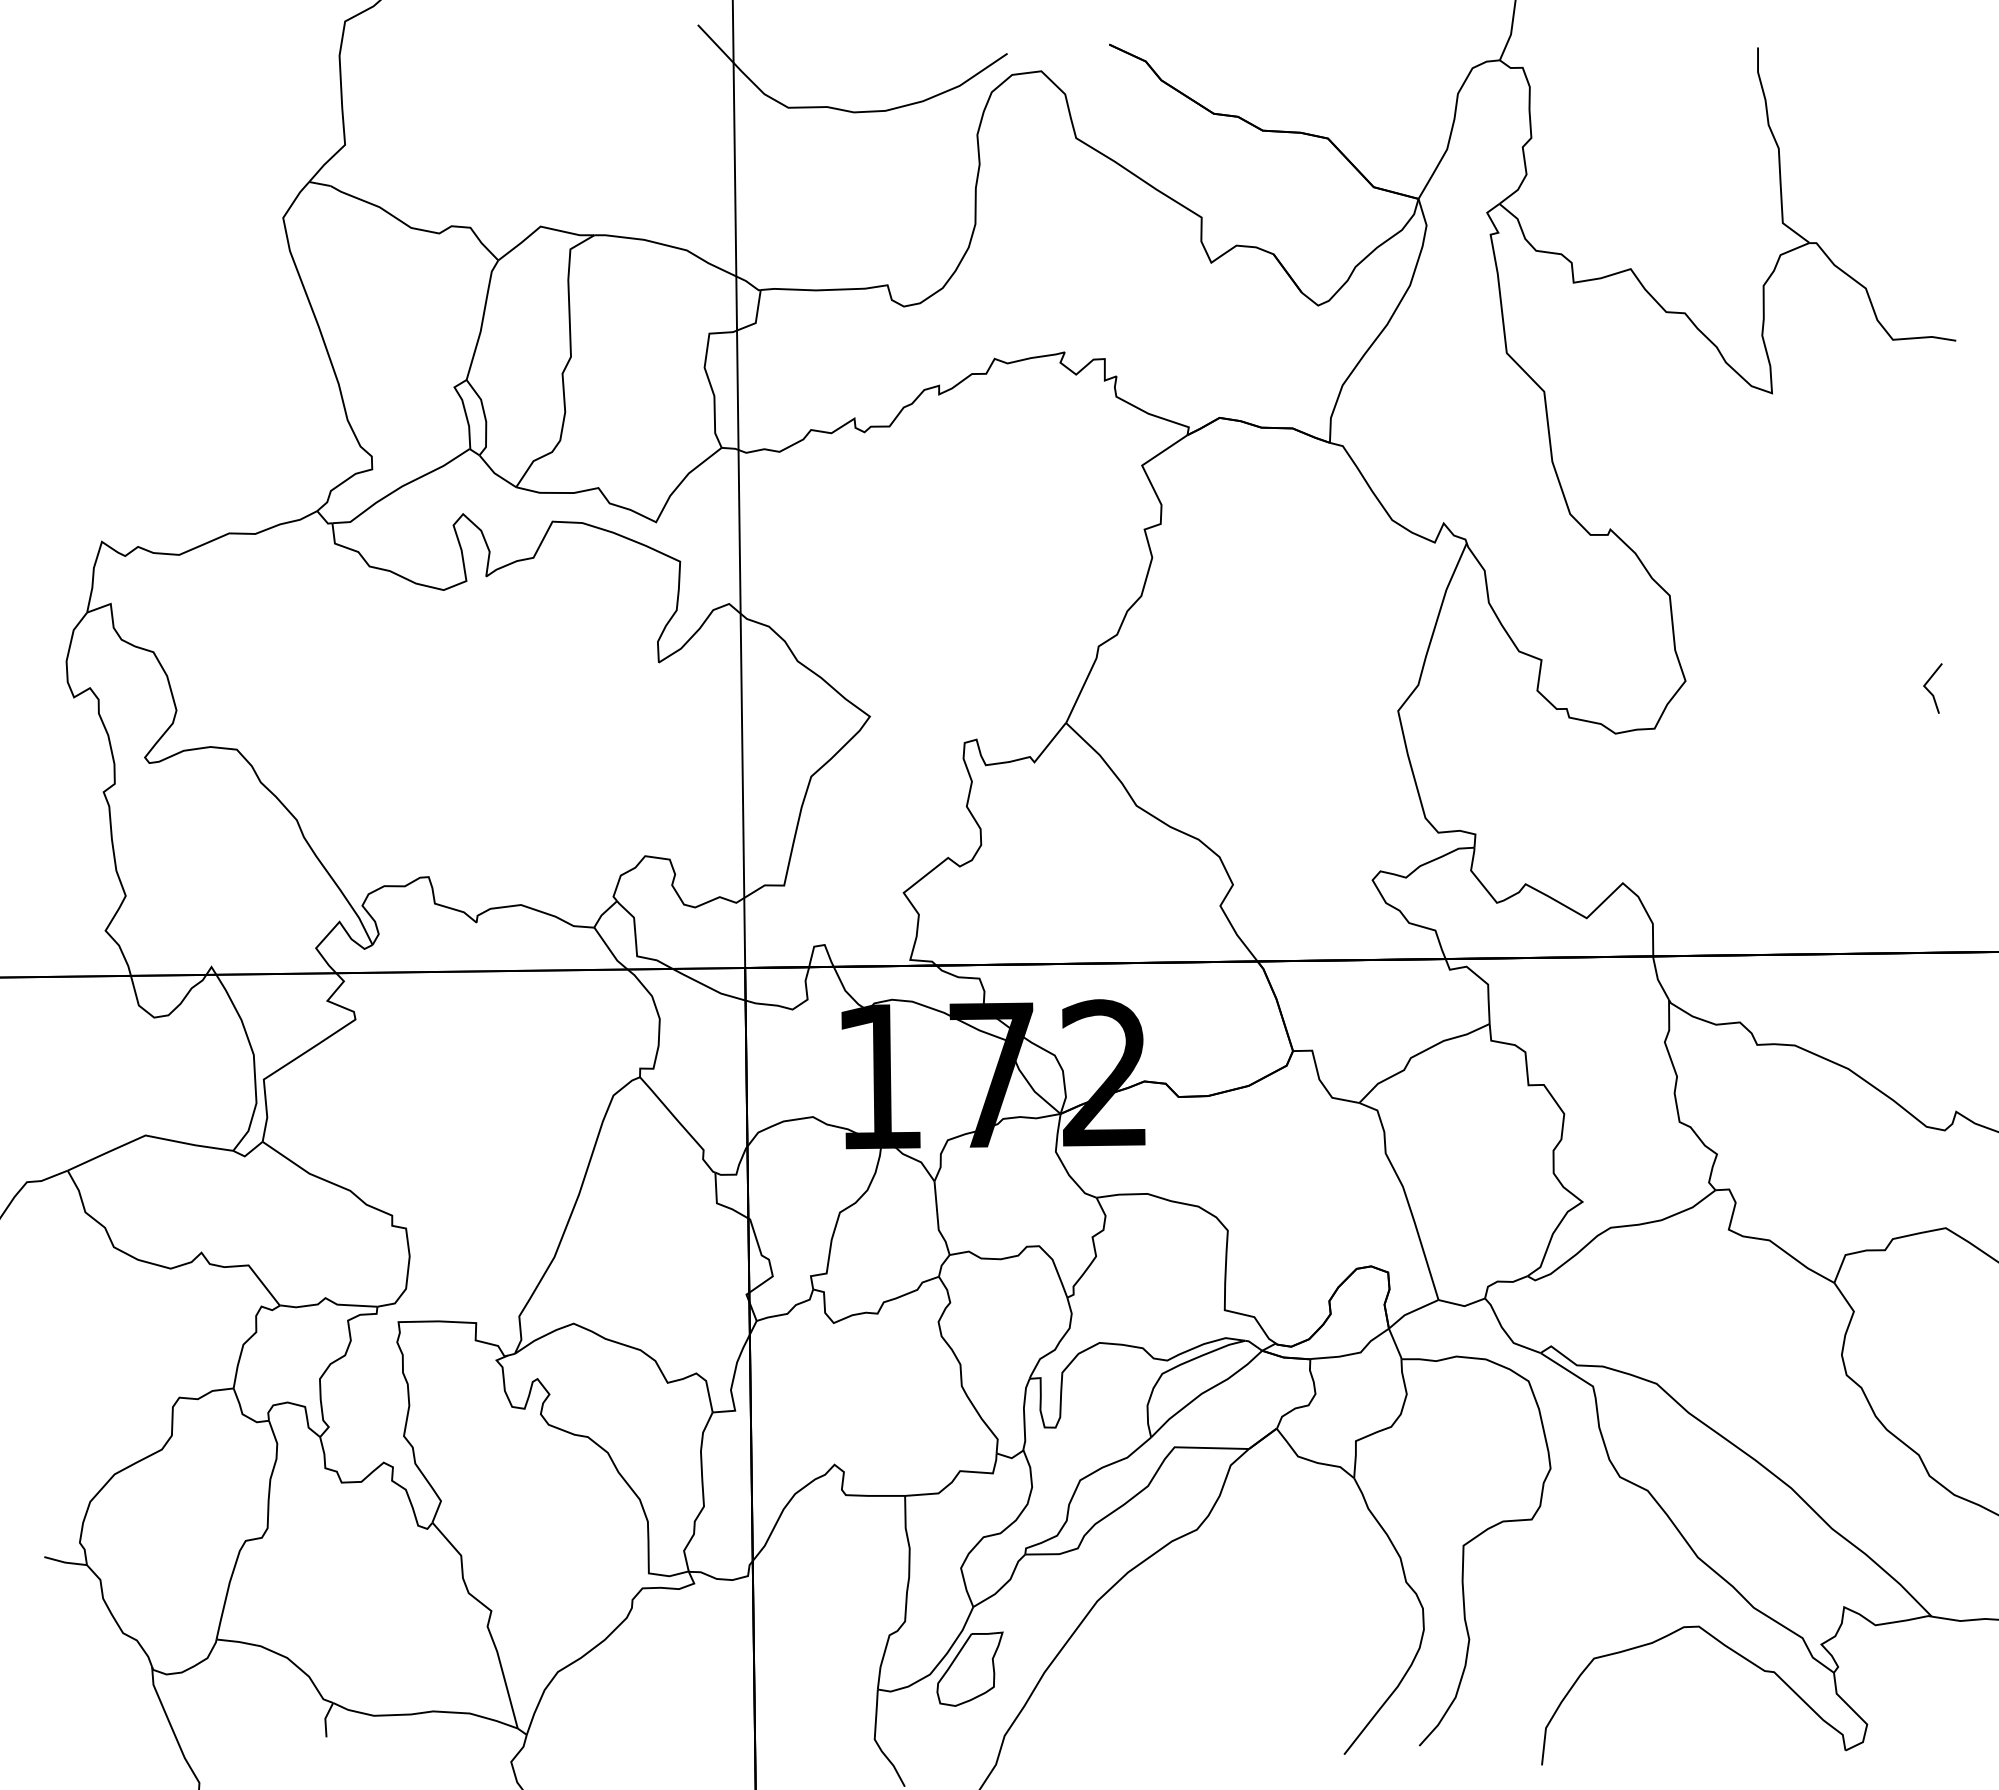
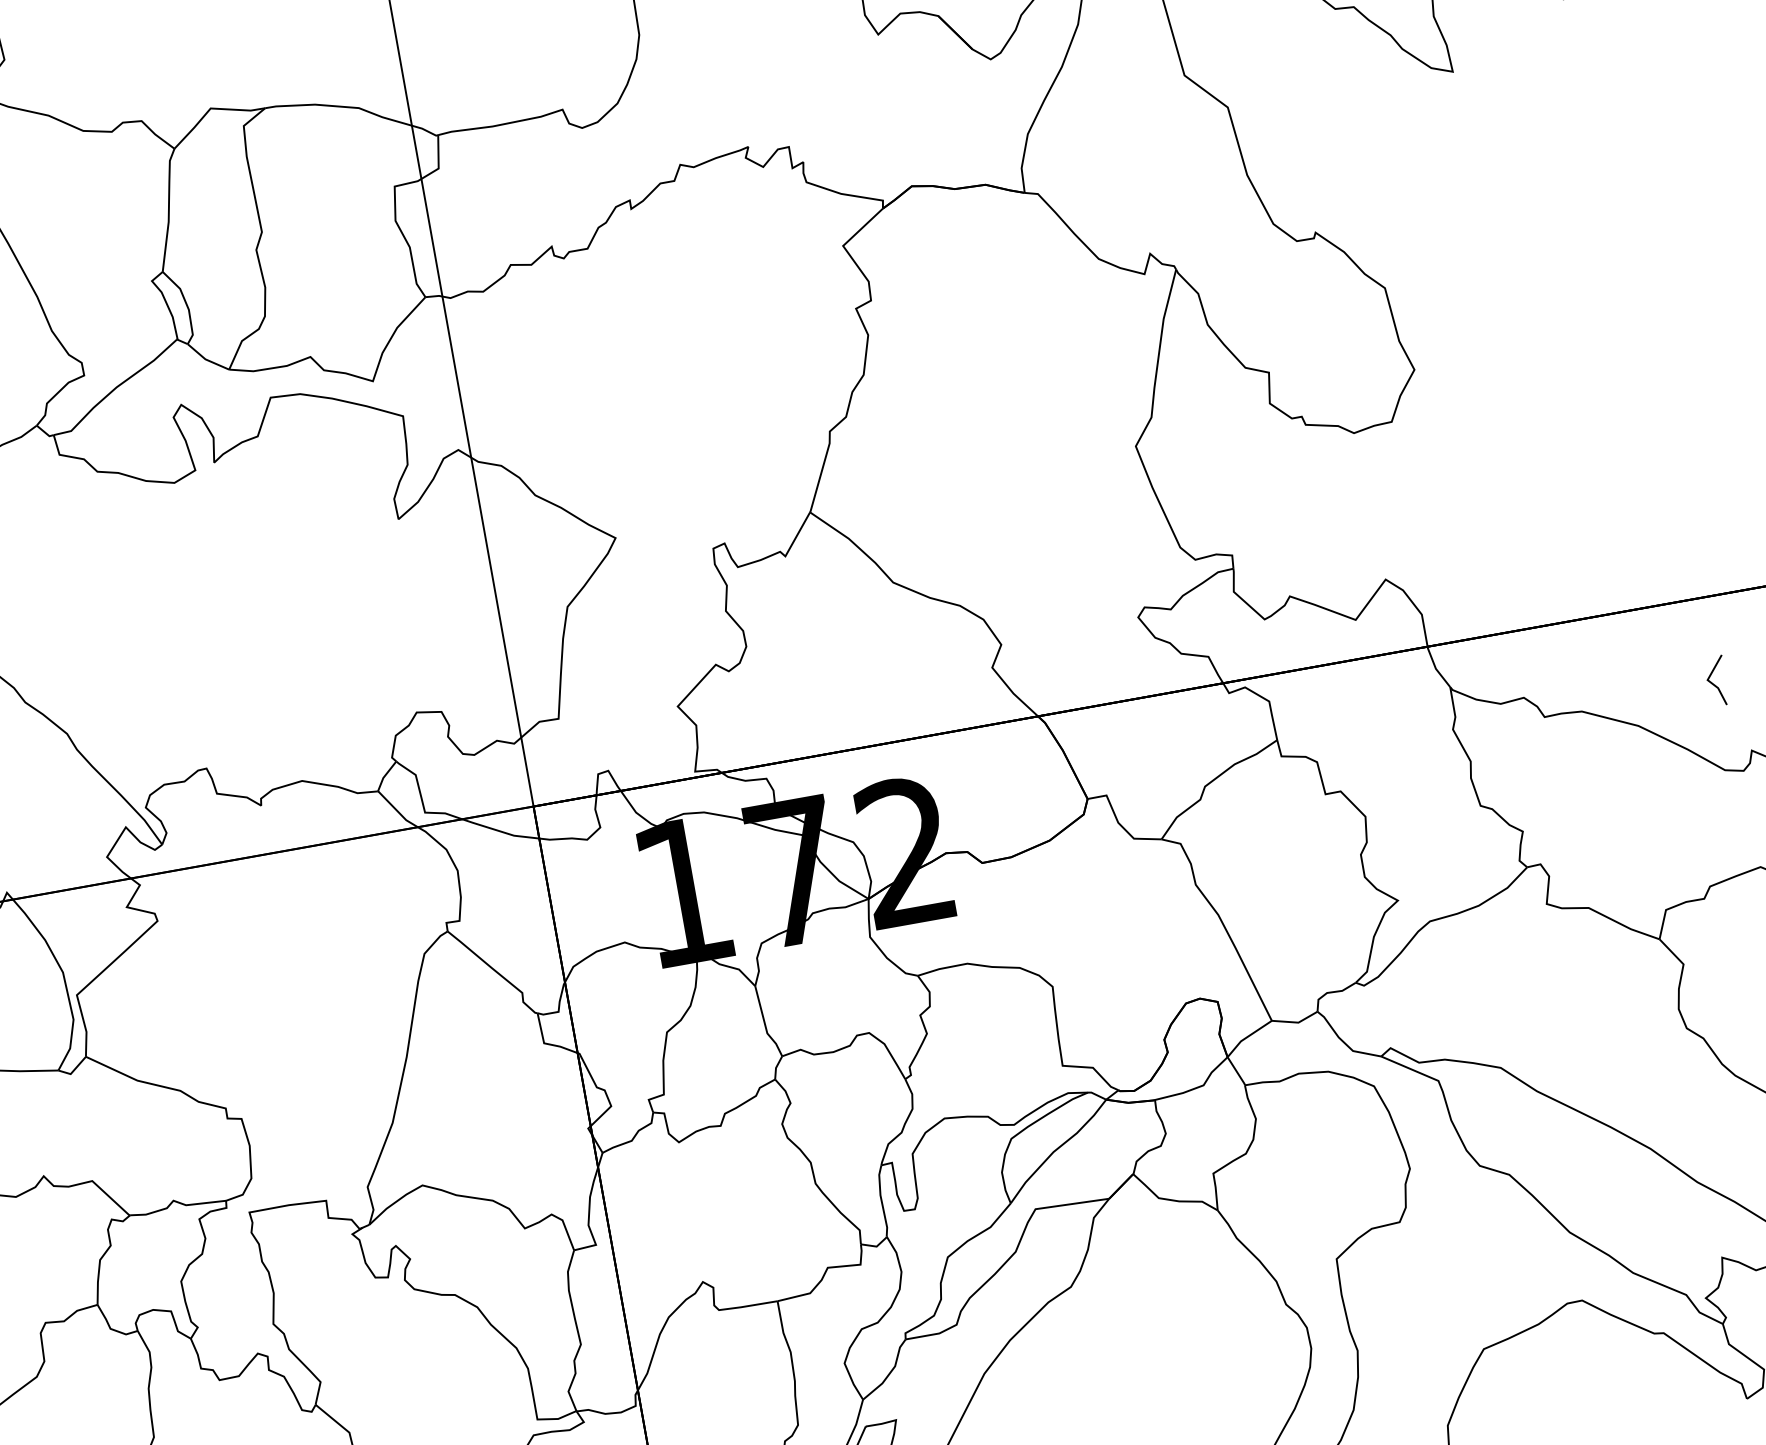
line: (1929, 690) -> (1713, 683), moved

